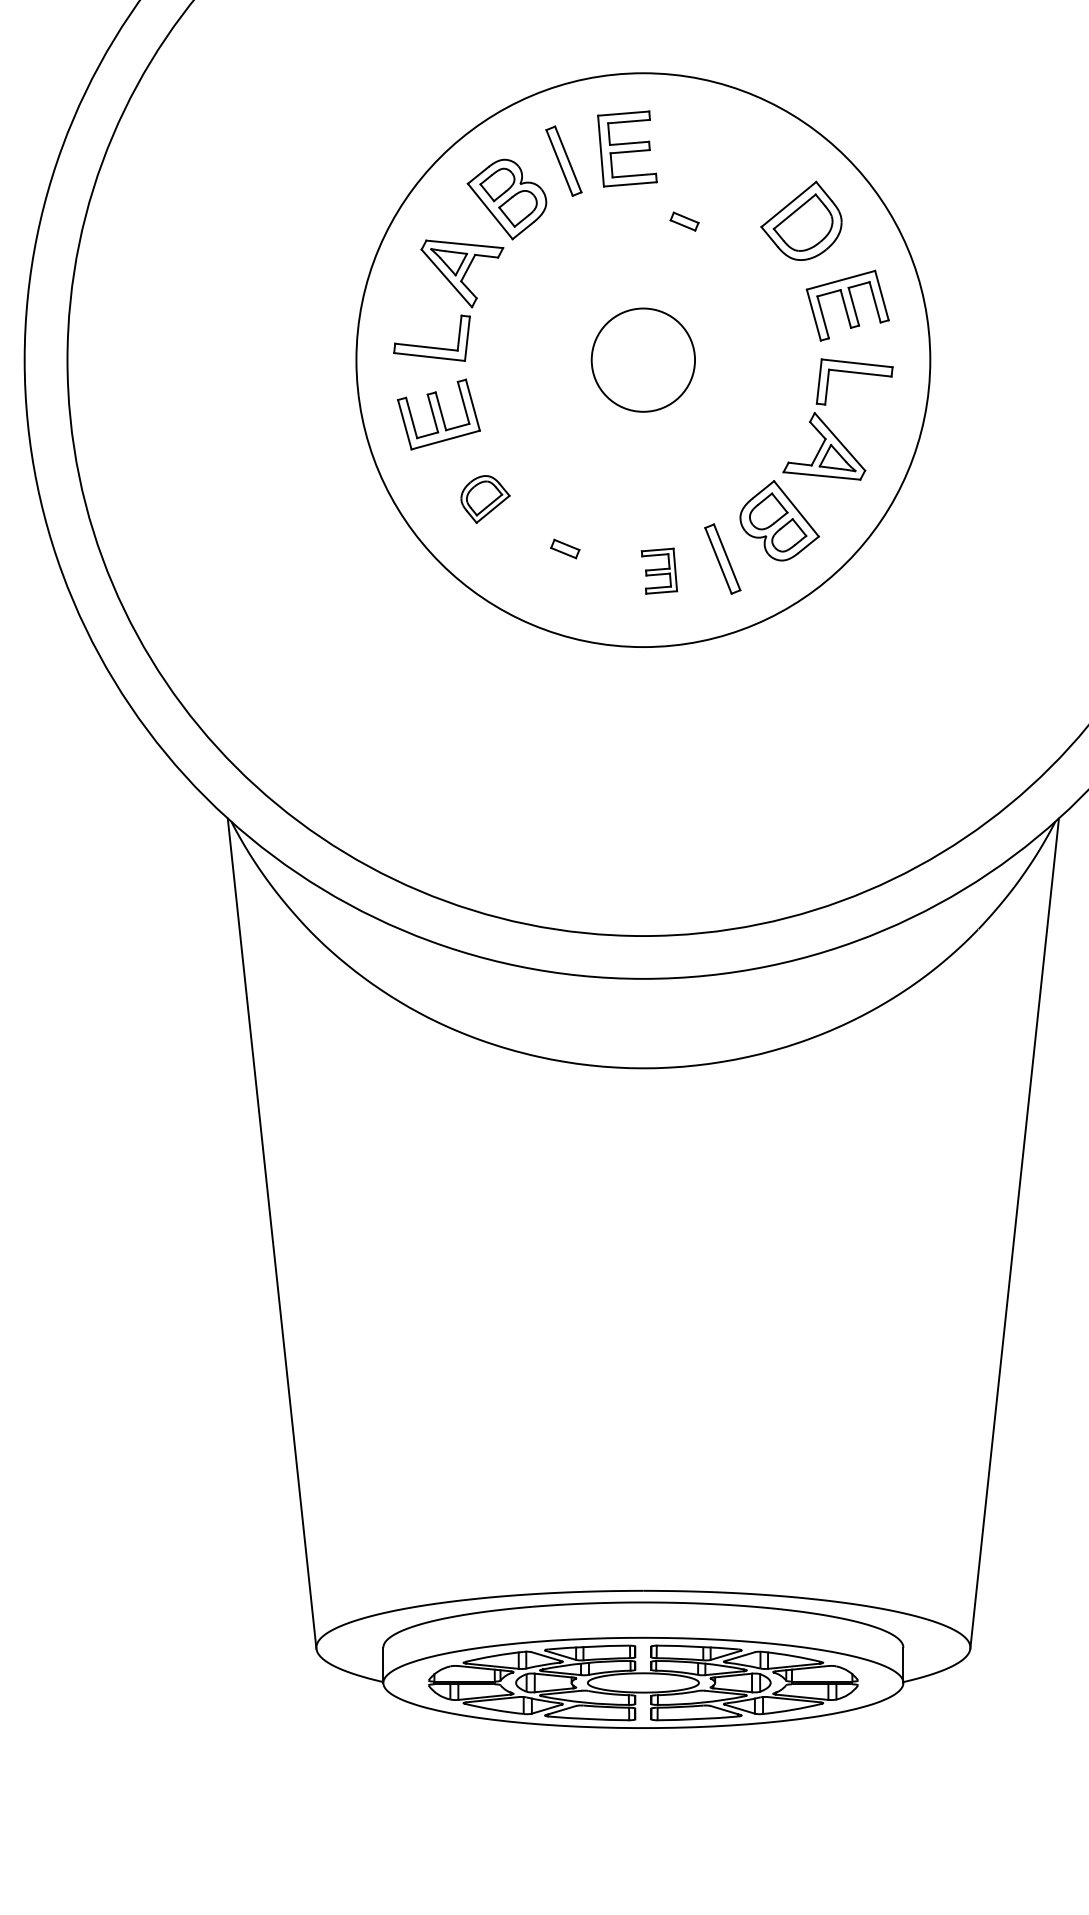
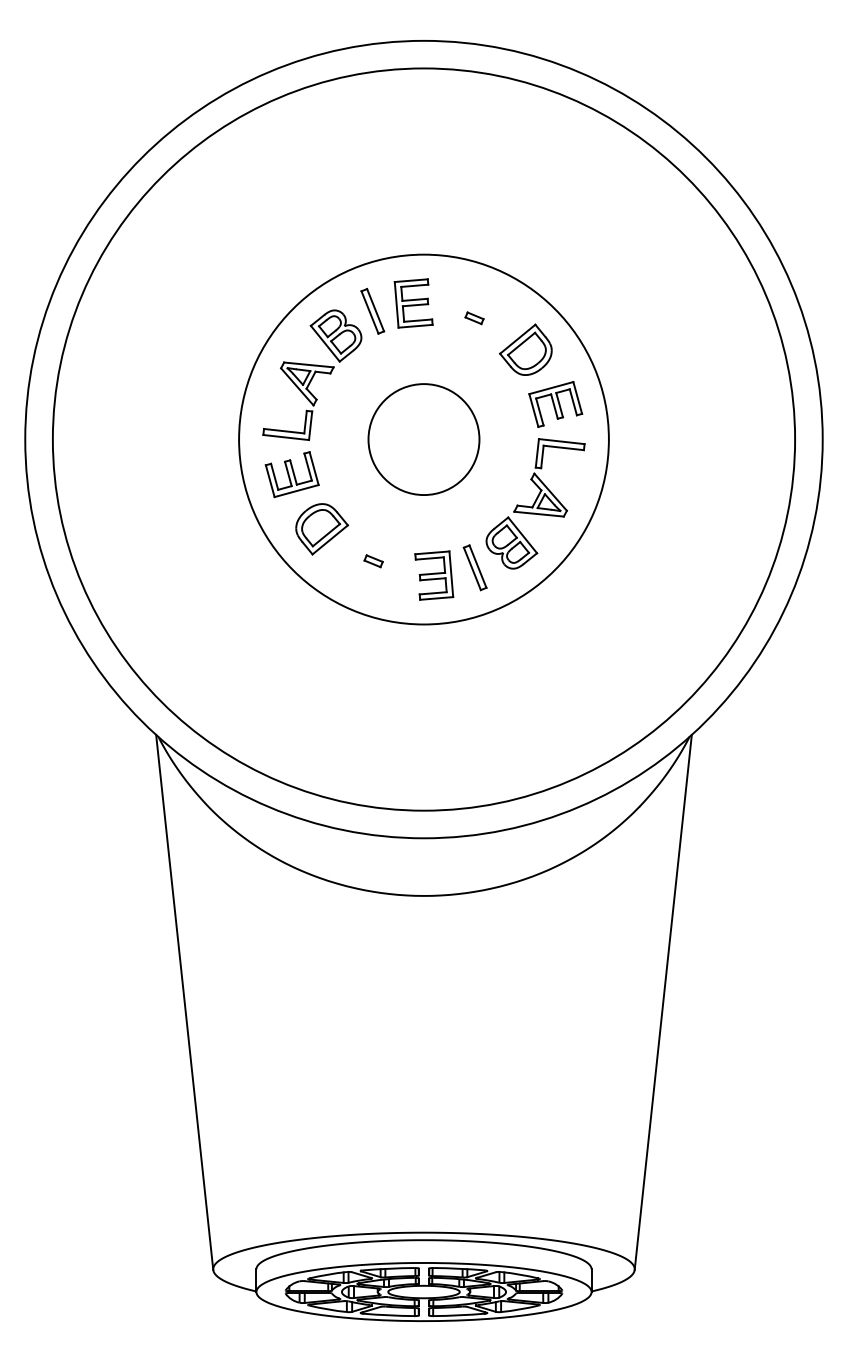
part: (684, 221) -> (474, 318), moved
circle: (642, 360) -> (423, 439), size x1.67
part: (485, 499) -> (322, 529), size x1.67
part: (659, 571) -> (434, 575), size x1.67

